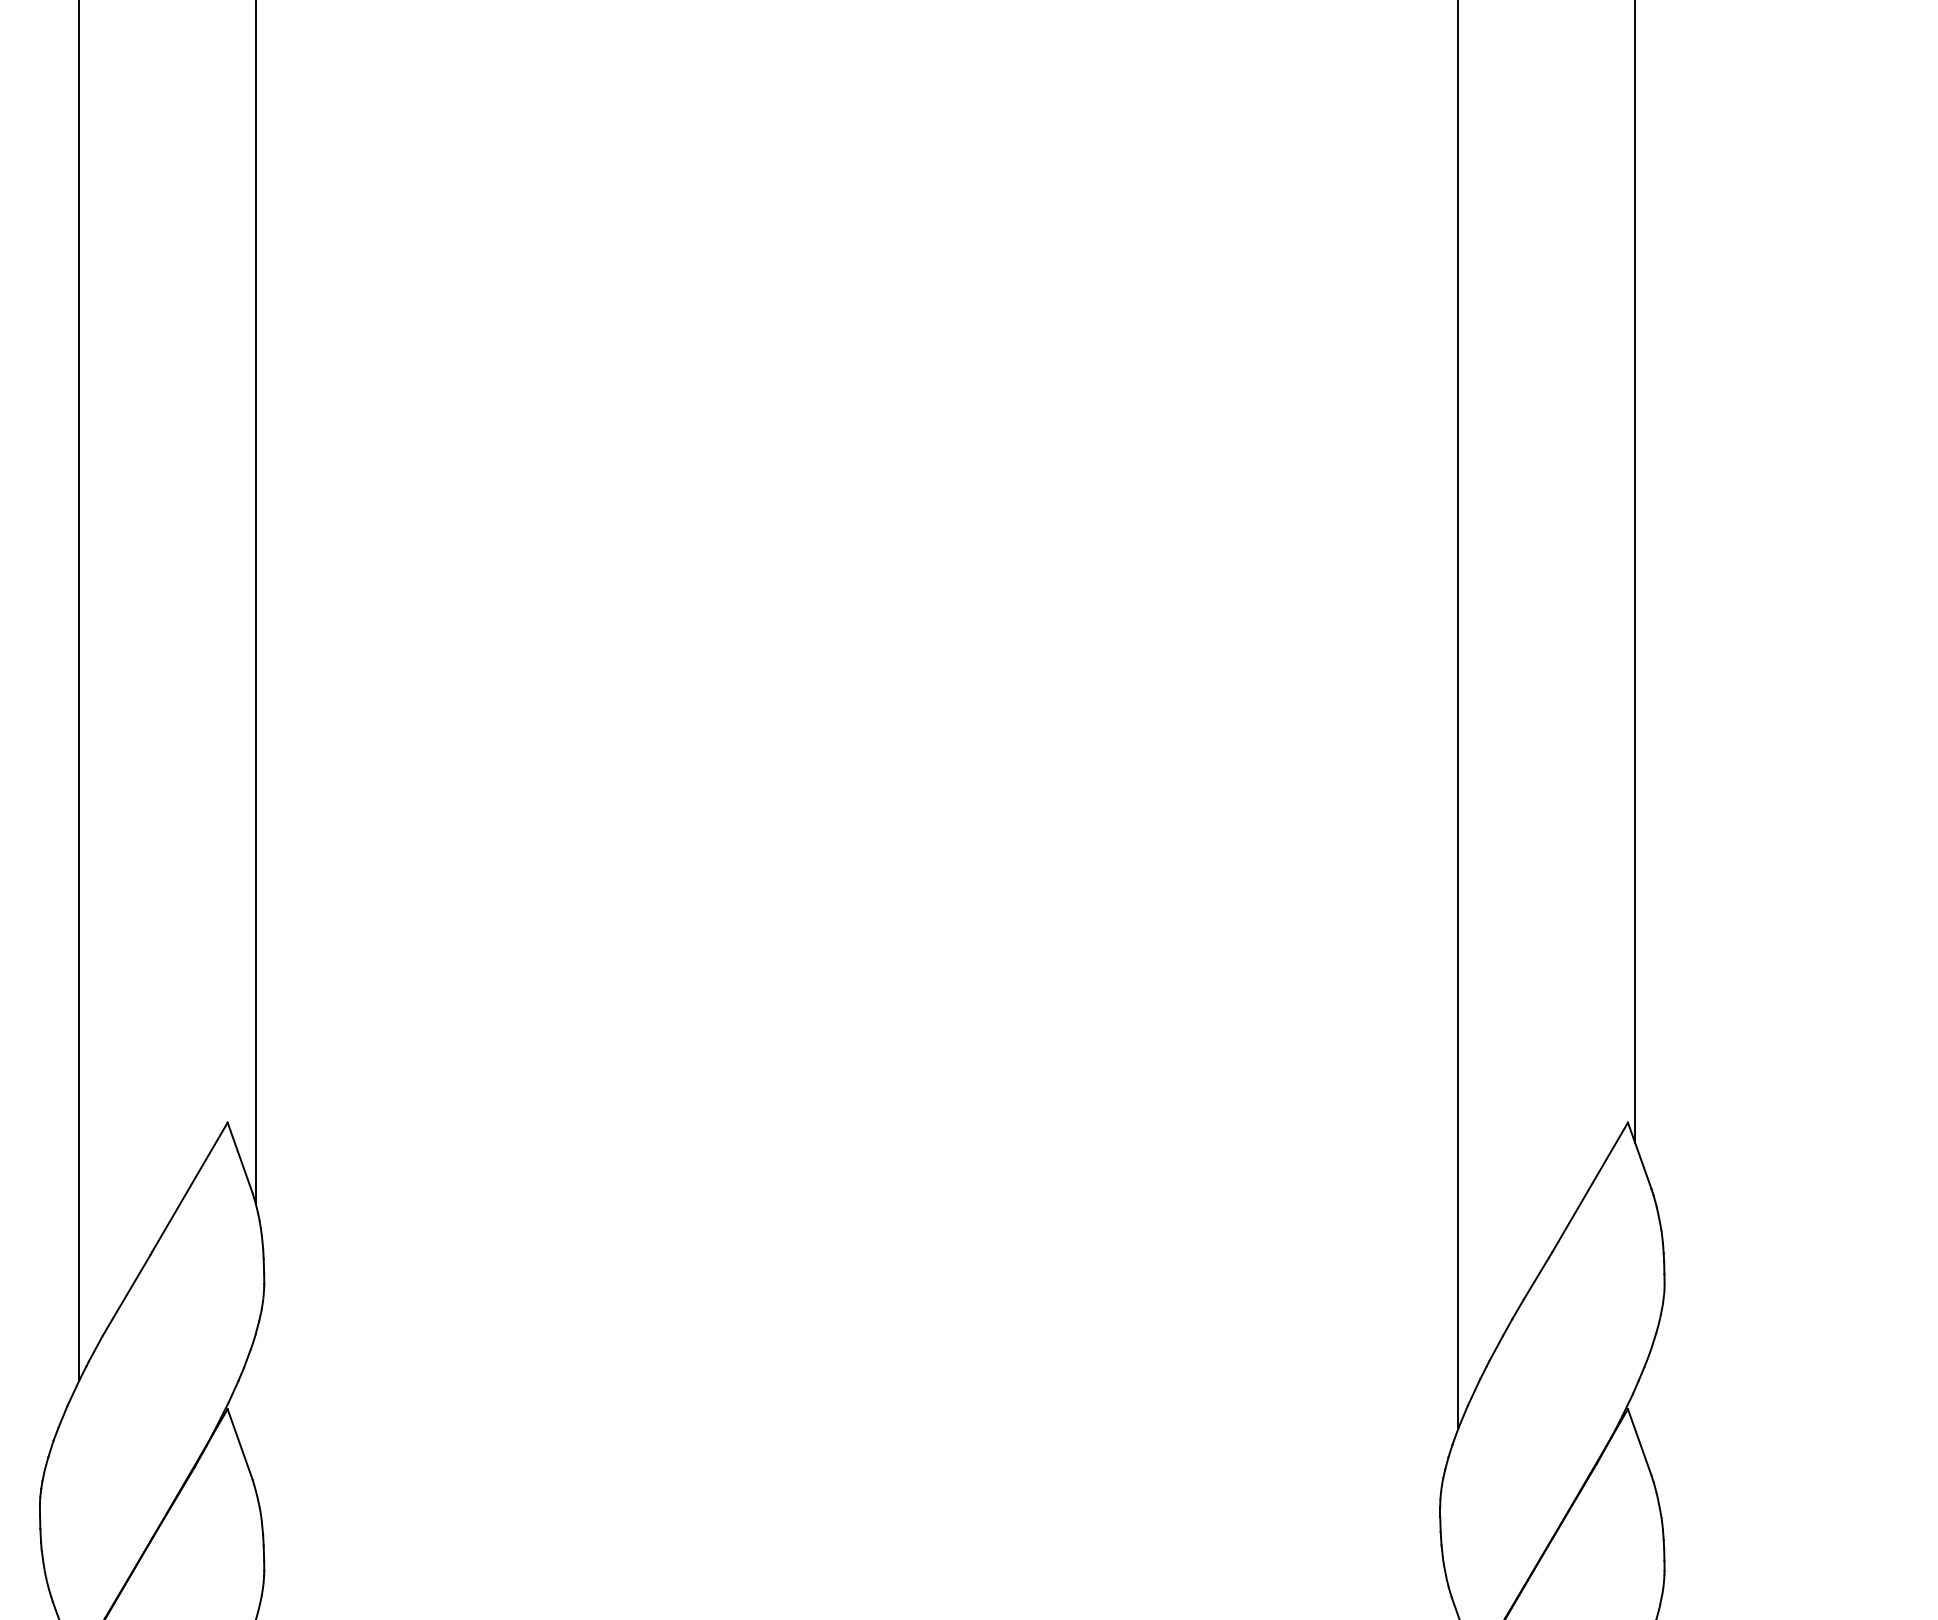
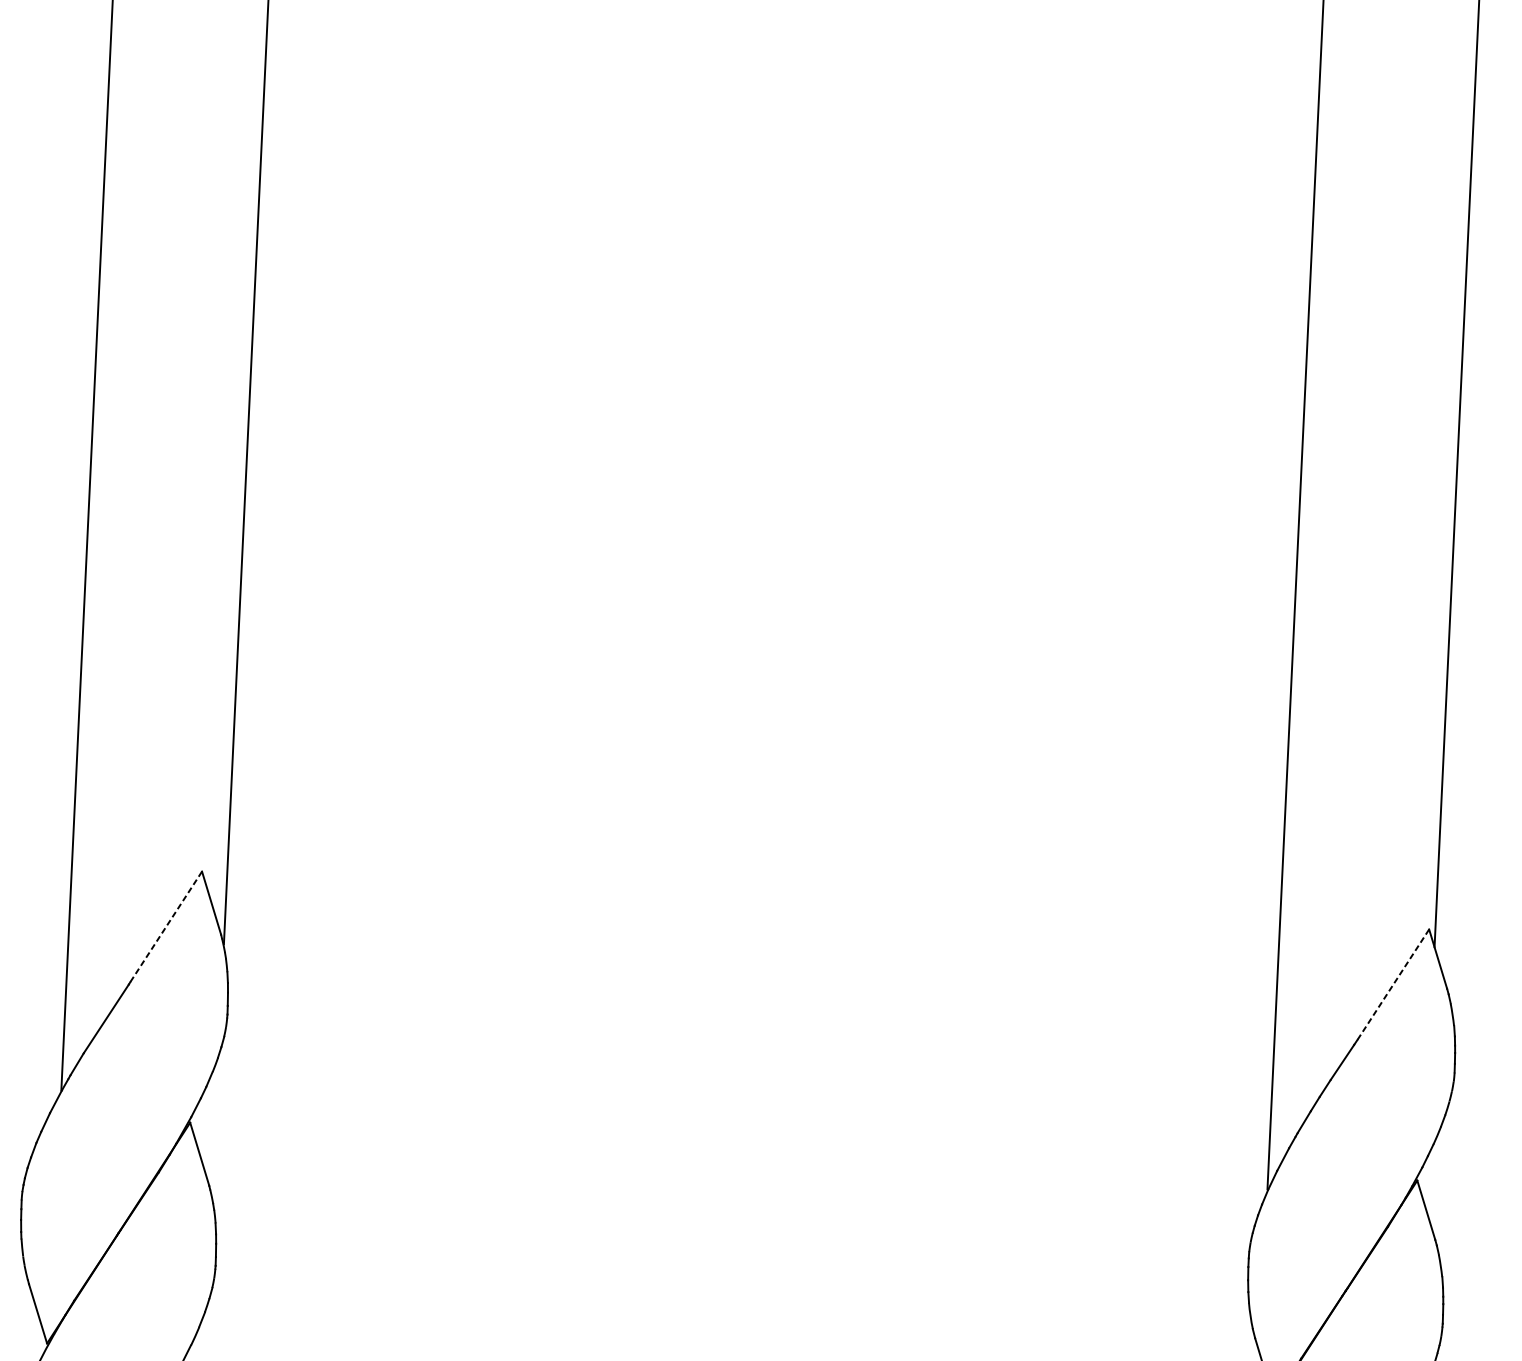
line: (189, 1187) -> (165, 926), solid -> dashed
line: (1589, 1187) -> (1392, 984), solid -> dashed

